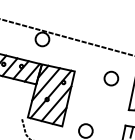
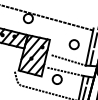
line: (102, 102) -> (68, 60), added
line: (98, 118) -> (65, 71), added

